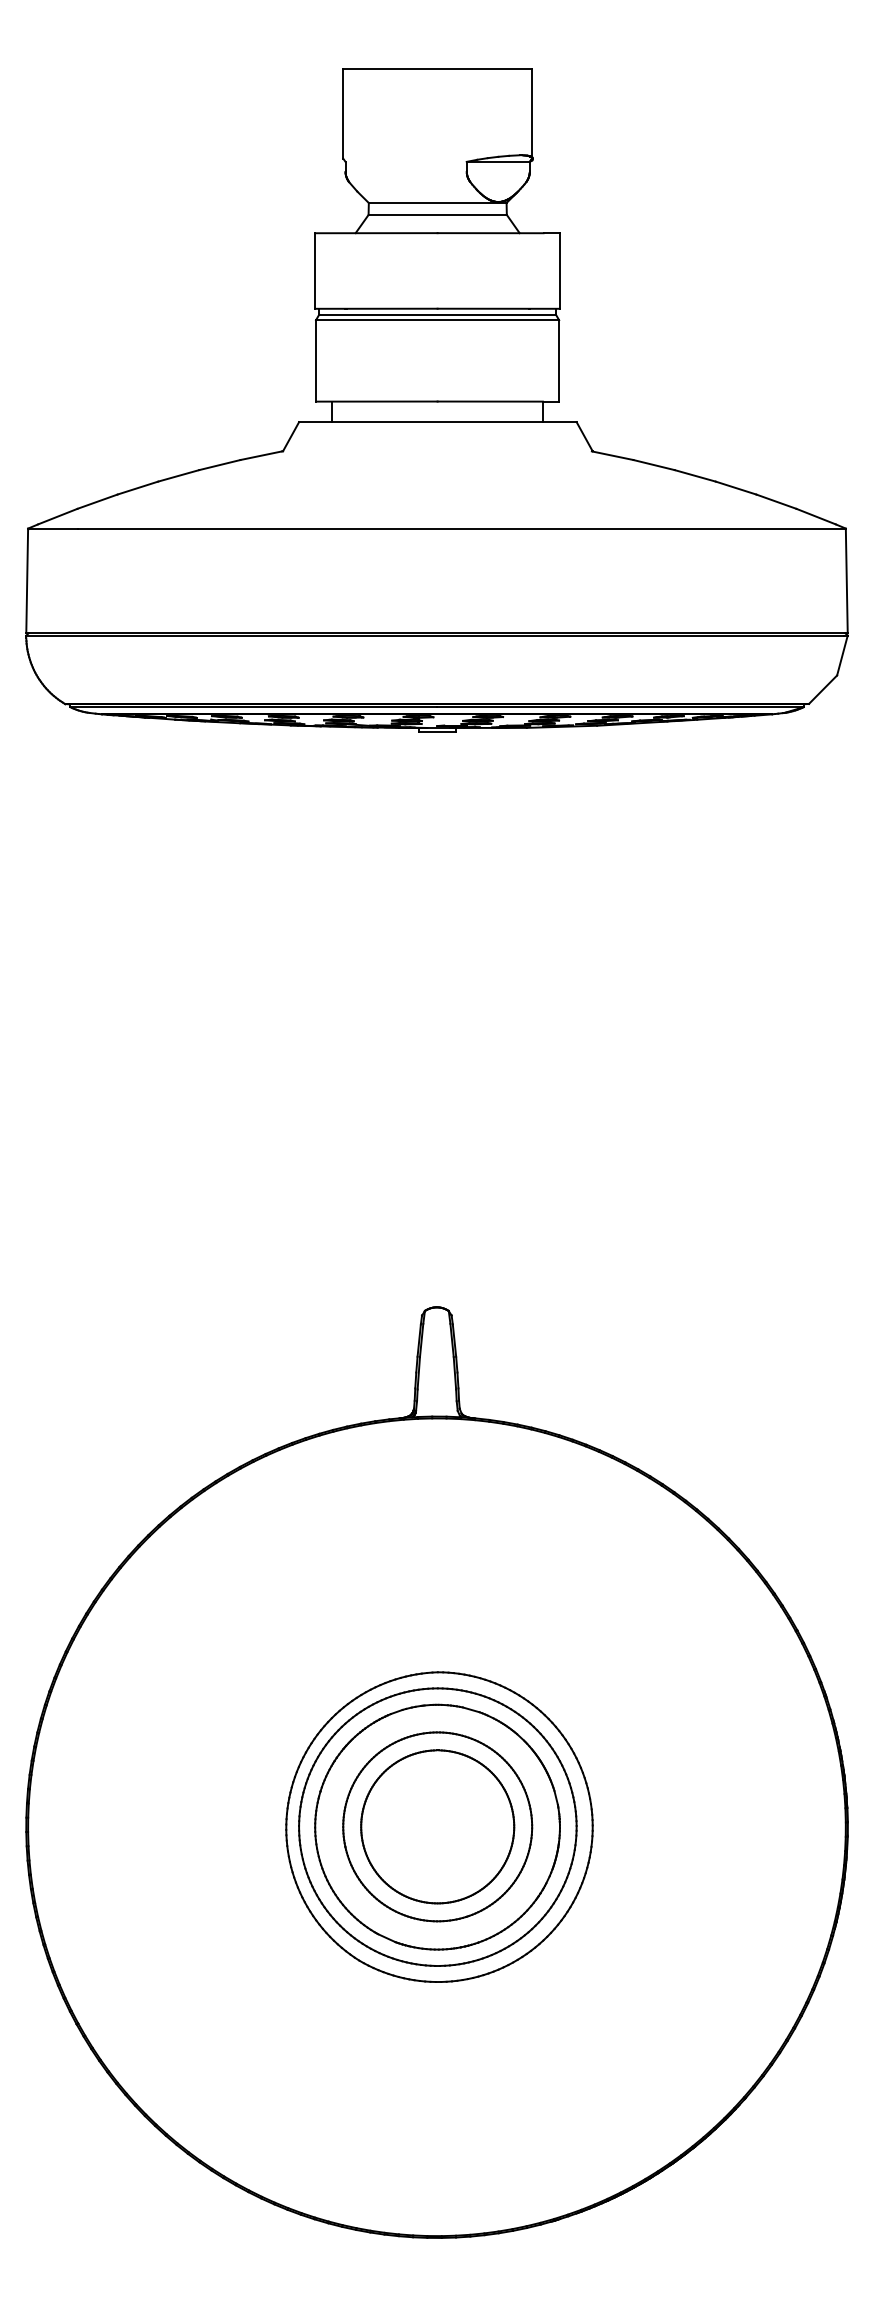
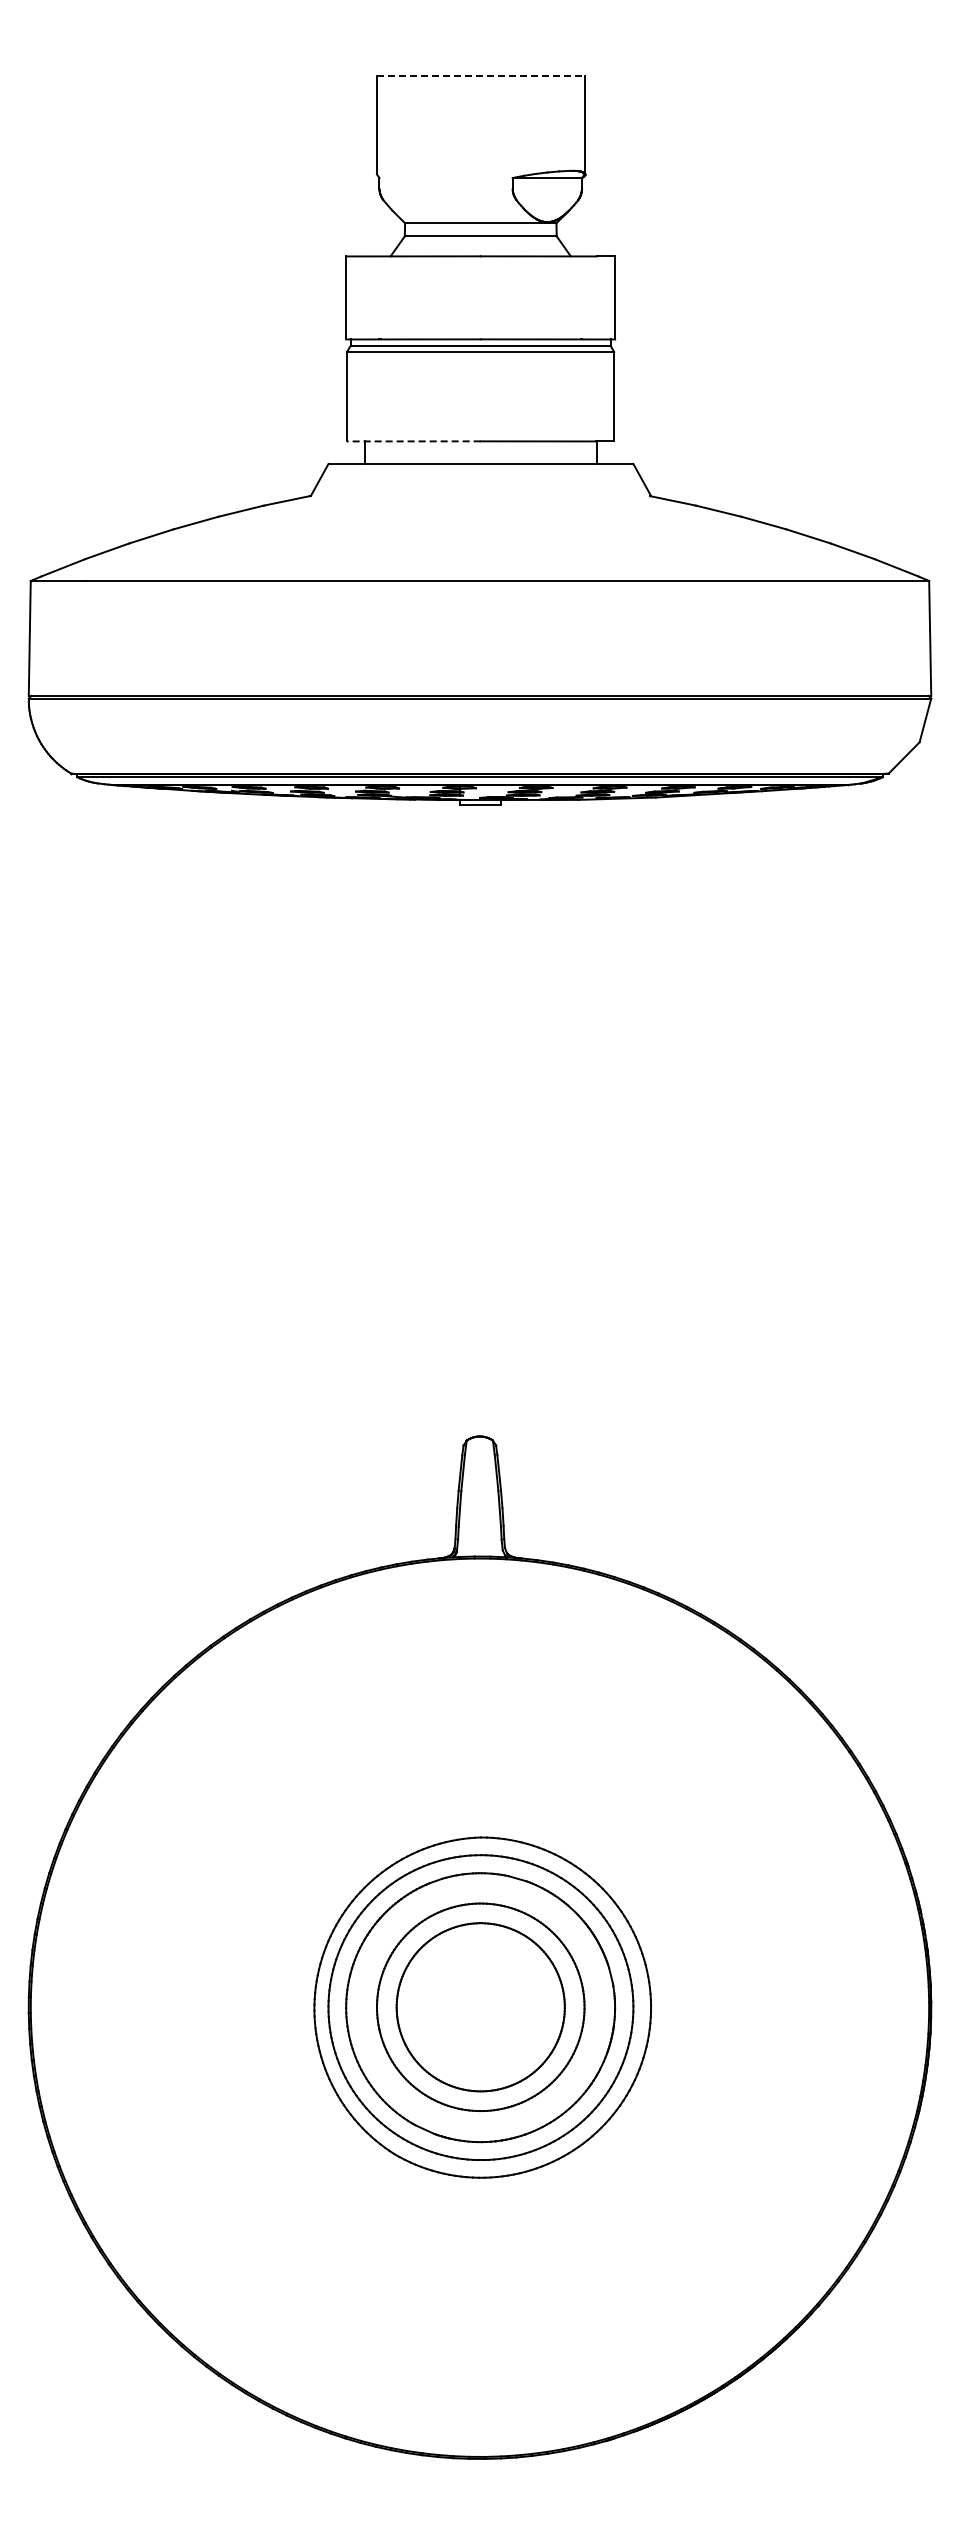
line: (437, 69) -> (480, 76), solid -> dashed
line: (376, 401) -> (413, 441), solid -> dashed

